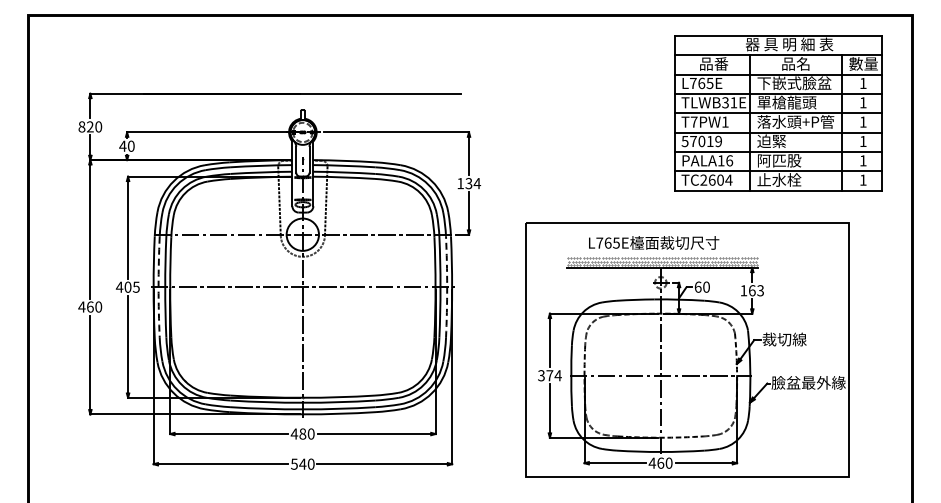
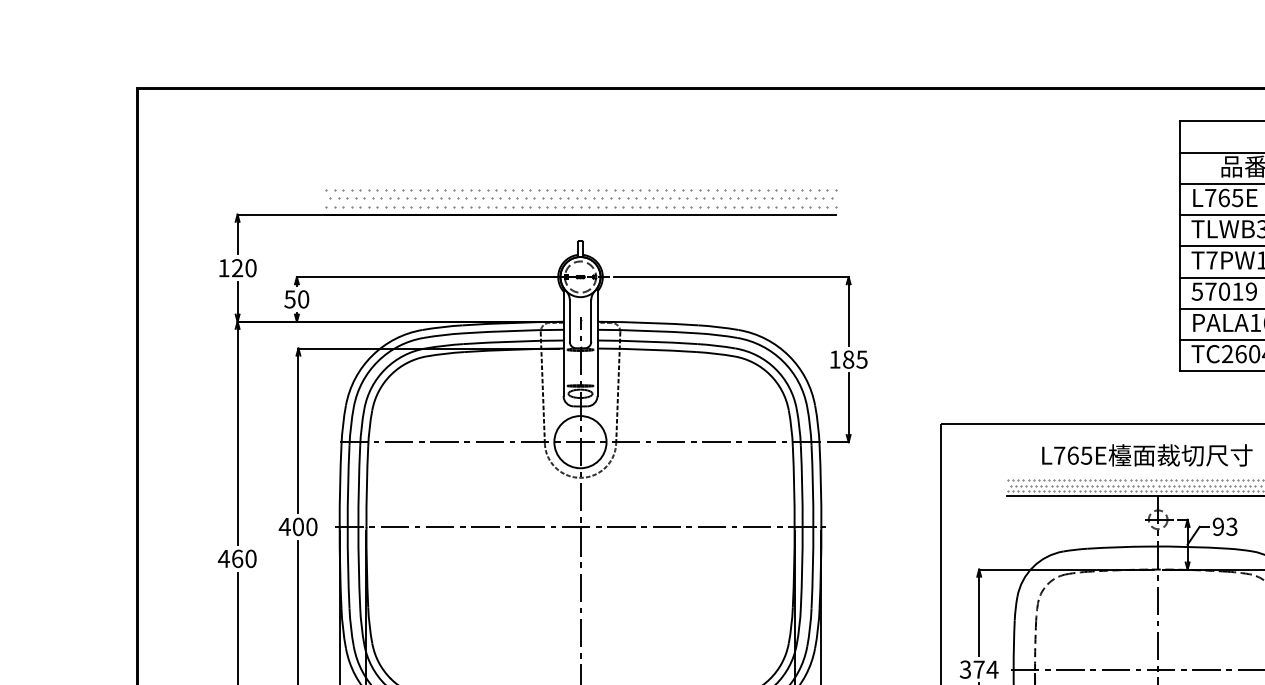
hatch: (303, 83) -> (581, 198), added
text: (81, 126) -> (223, 267), 820 -> 120
text: (122, 145) -> (289, 298), 40 -> 50
text: (473, 183) -> (855, 359), 134 -> 185
text: (135, 286) -> (310, 525), 405 -> 400
text: (701, 286) -> (1223, 525), 60 -> 93
arc: (158, 287) -> (347, 527), dashed -> solid
arc: (447, 287) -> (813, 527), dashed -> solid

